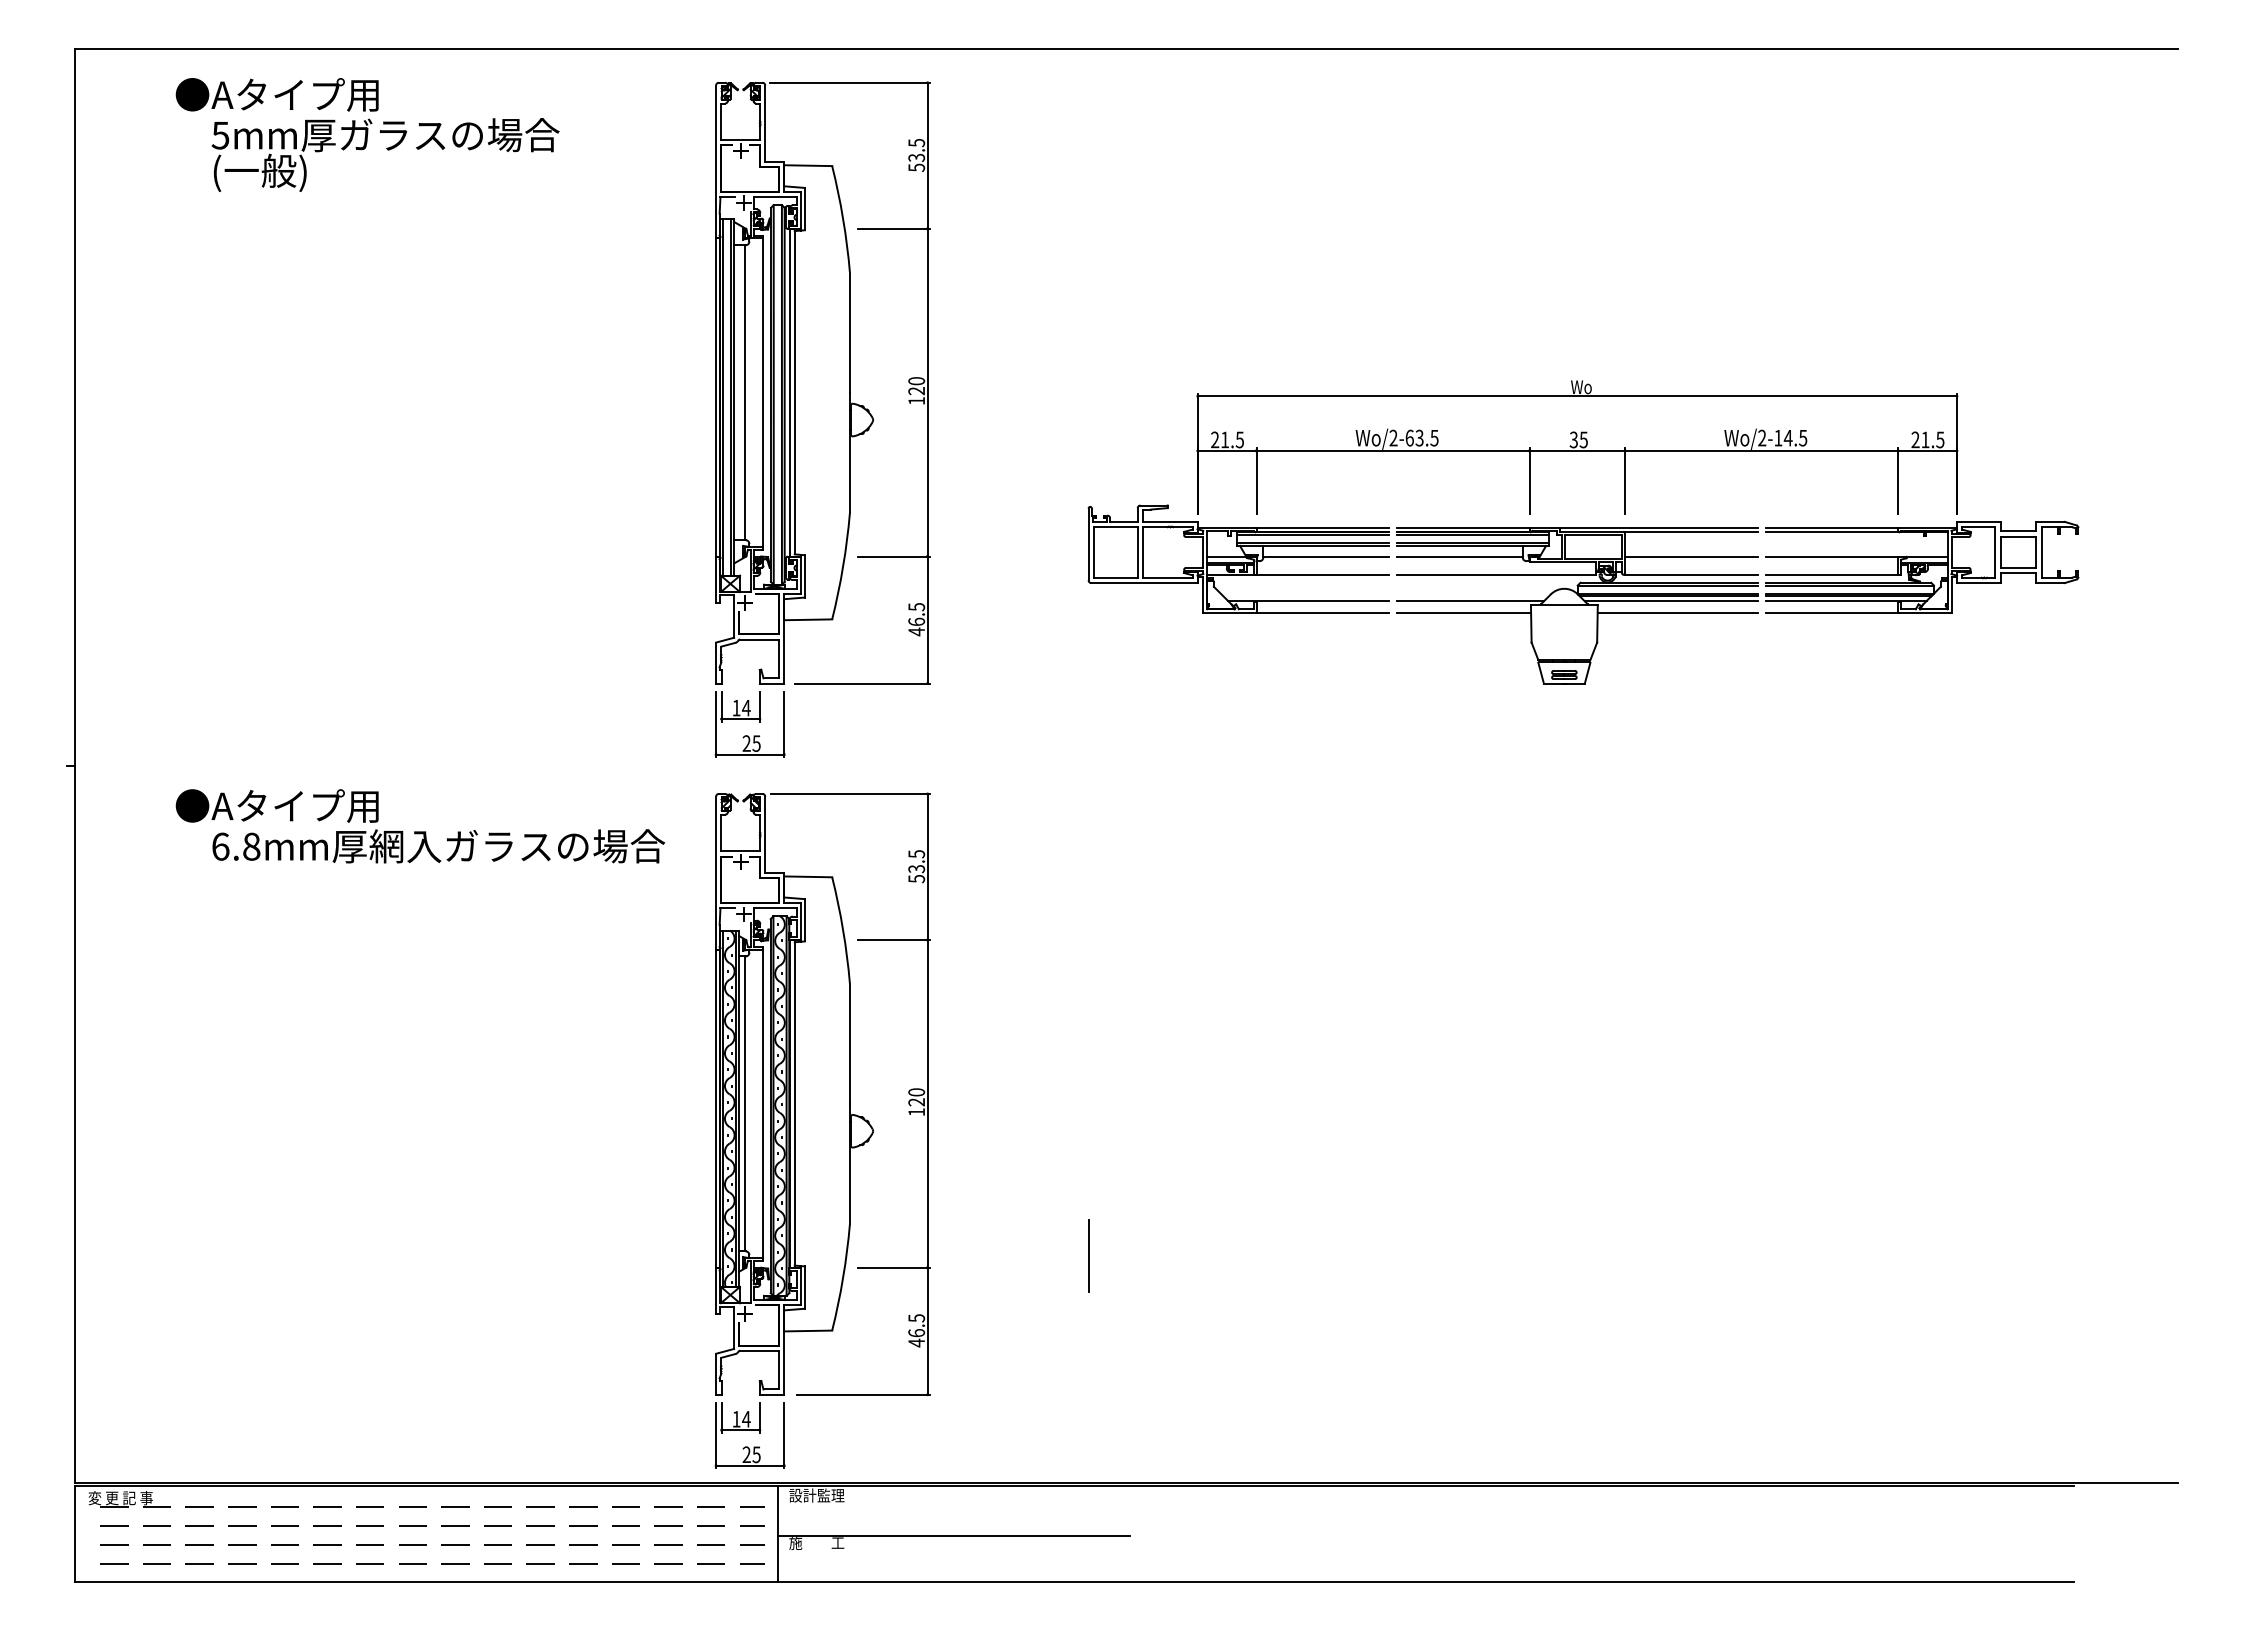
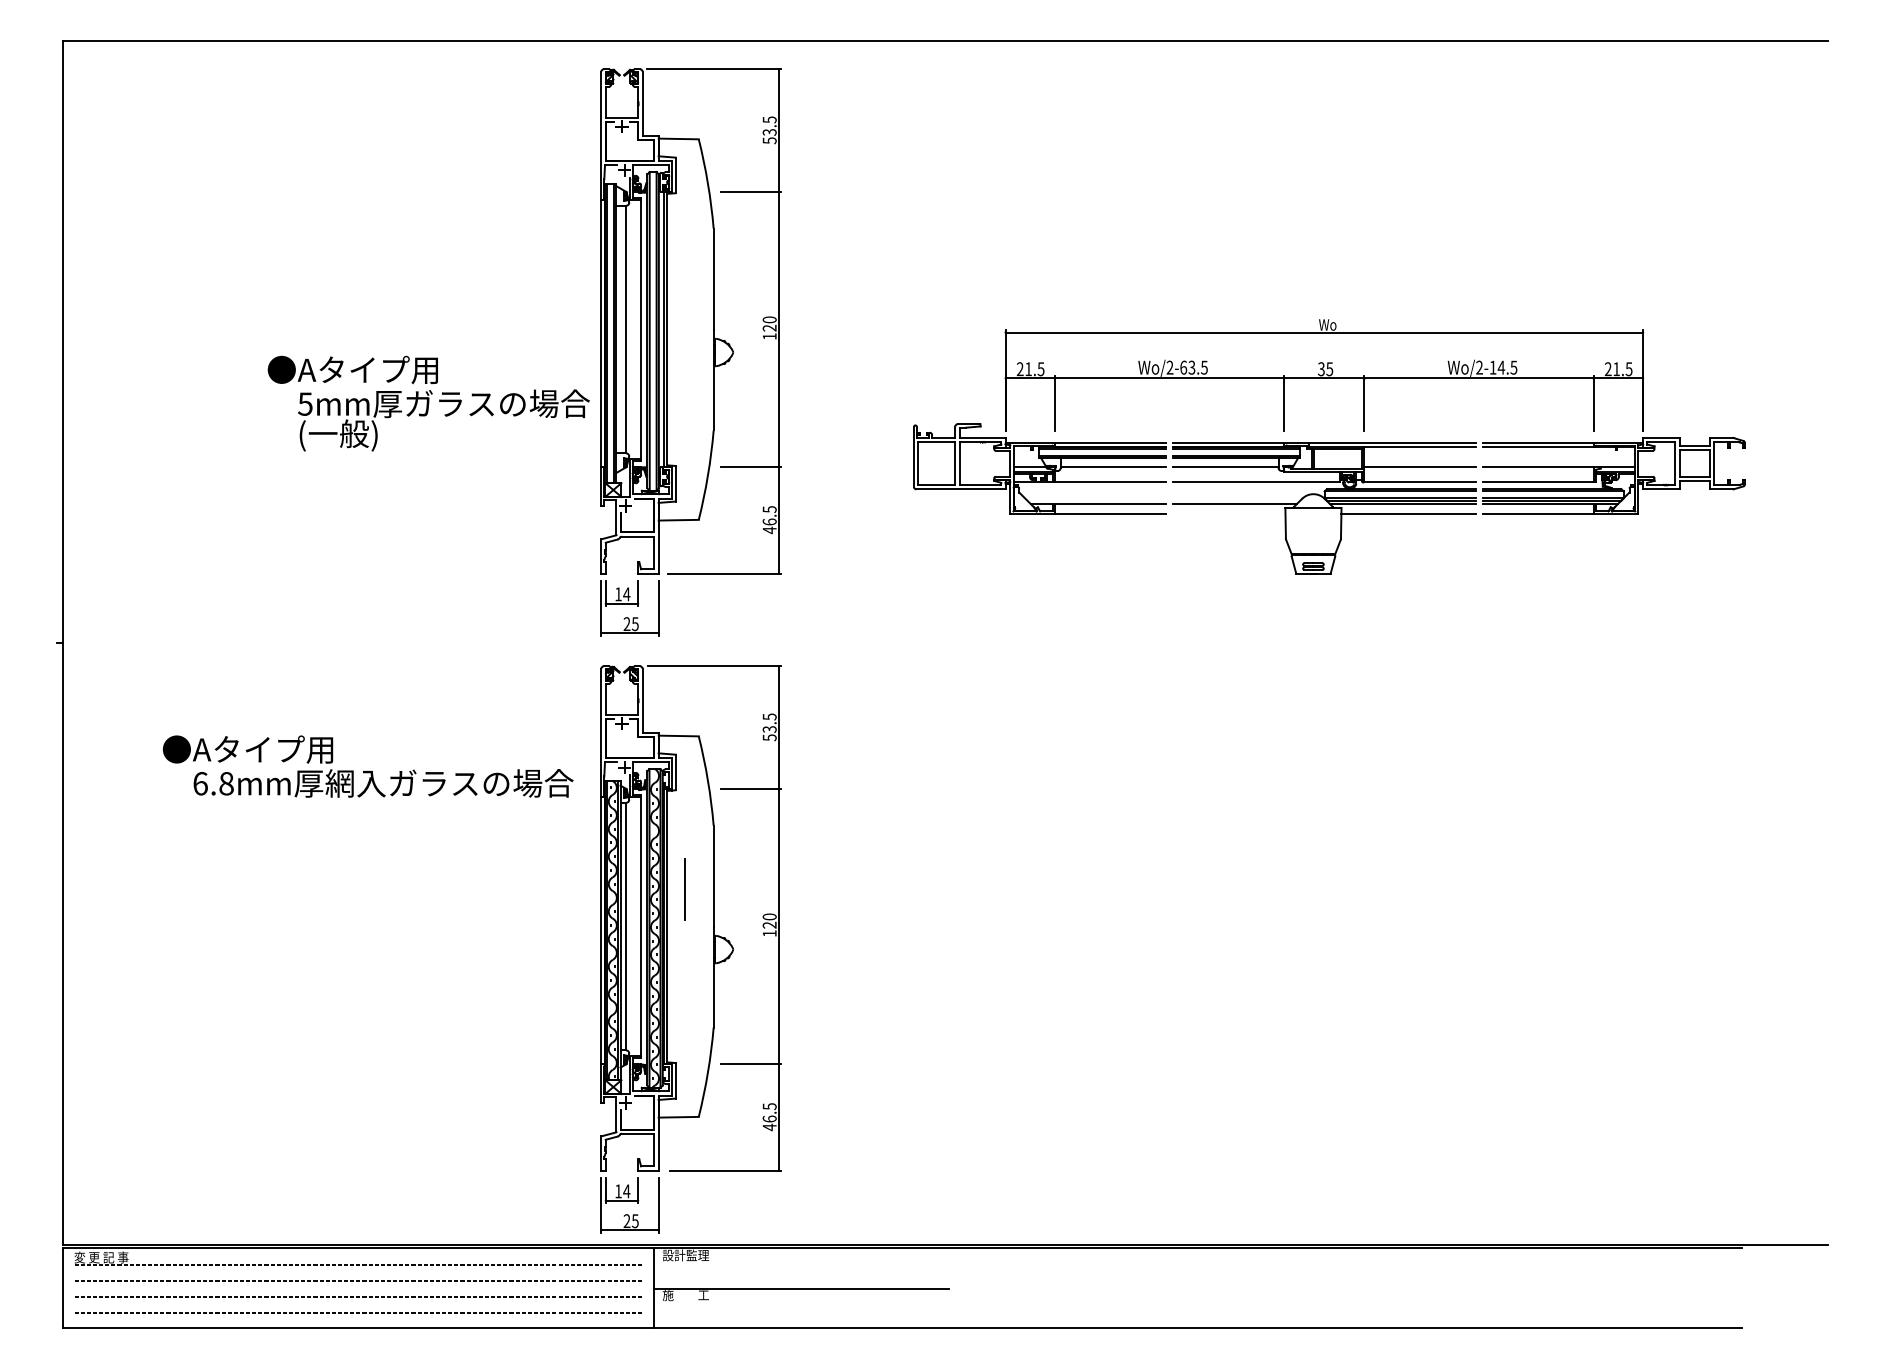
text: (367, 134) -> (428, 403), moved
line: (1464, 612) -> (1229, 514), removed
text: (420, 826) -> (368, 766), moved
line: (1088, 1255) -> (684, 889), moved

